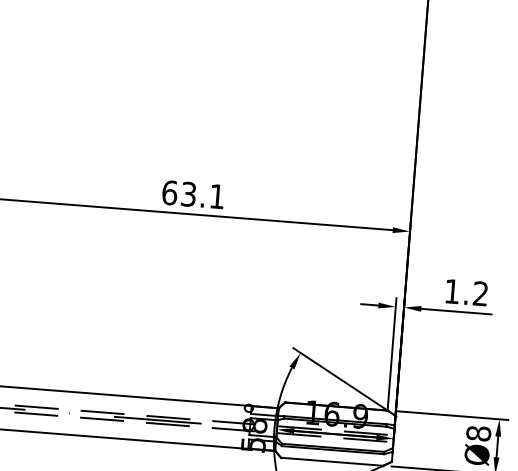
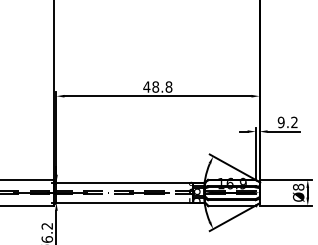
text: (192, 193) -> (157, 86), 63.1 -> 48.8
text: (450, 291) -> (280, 122), 1.2 -> 9.2

